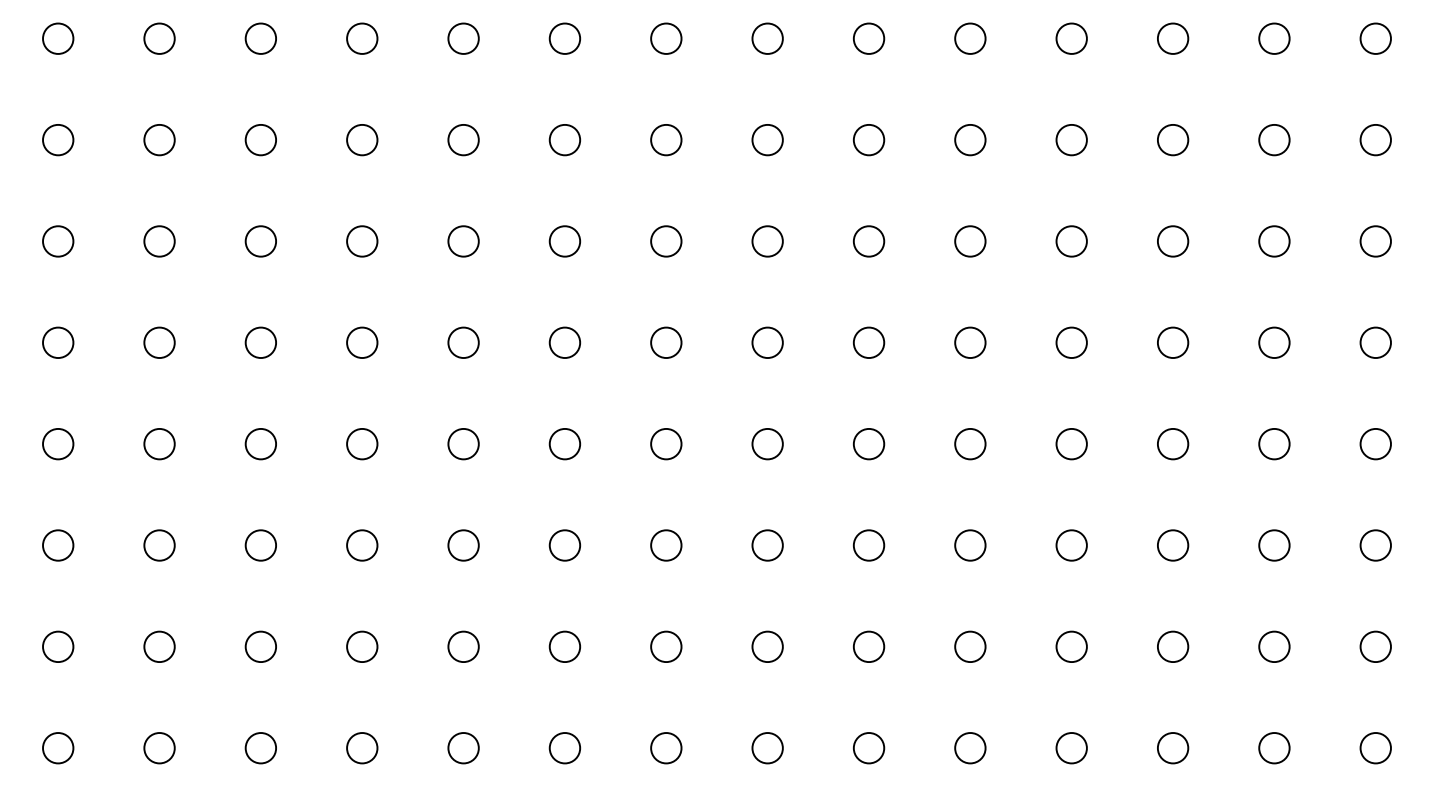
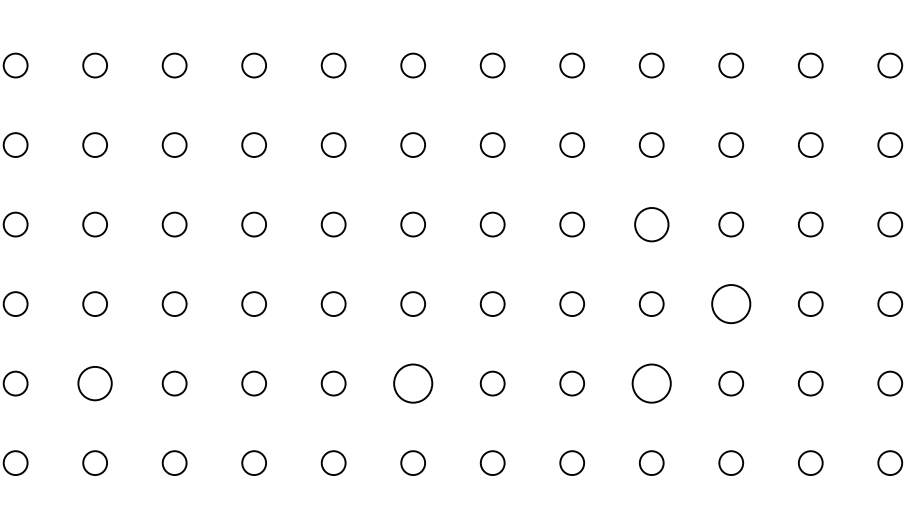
circle: (1071, 342) -> (651, 224), size x1.4
circle: (1172, 443) -> (730, 303), size x1.6
circle: (362, 545) -> (95, 383), size x1.4
circle: (767, 545) -> (413, 383), size x1.6
circle: (1071, 545) -> (651, 383), size x1.6

